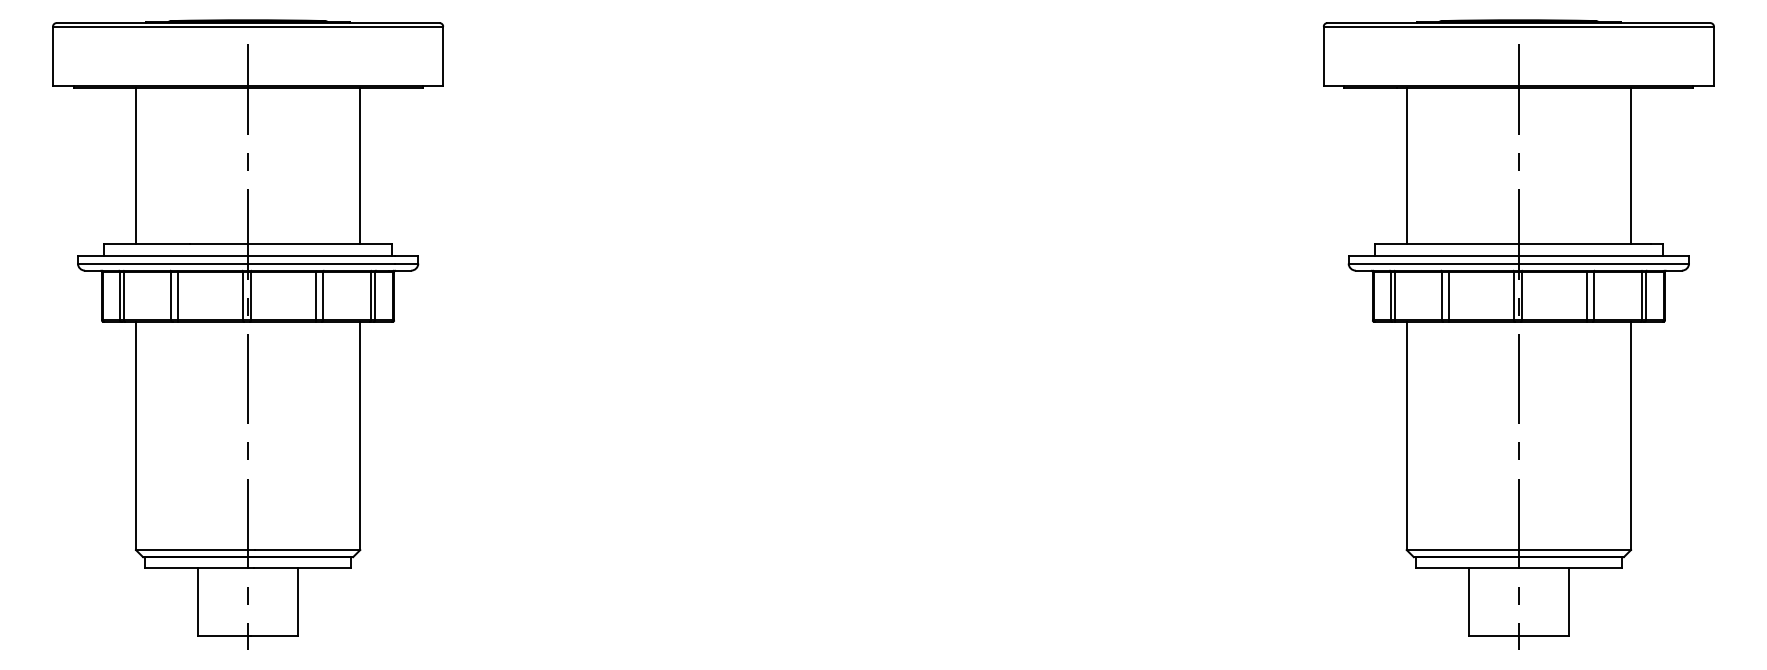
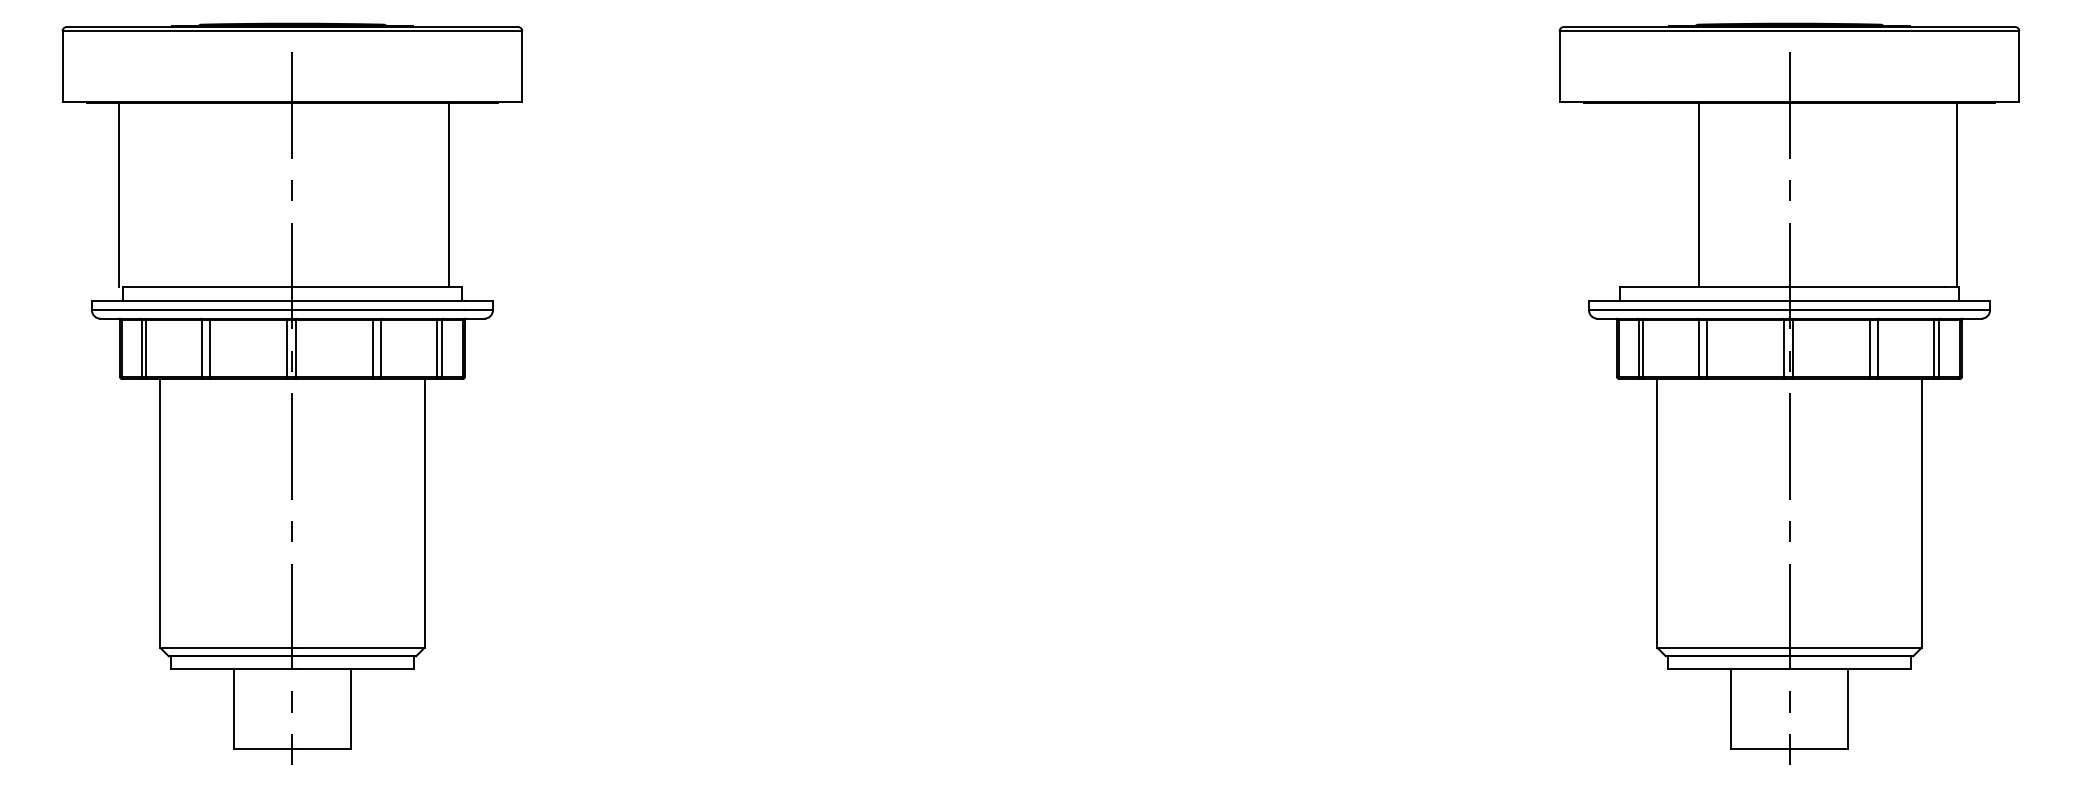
line: (135, 165) -> (118, 194), moved
line: (360, 165) -> (449, 194), moved
line: (1406, 165) -> (1698, 194), moved
line: (1631, 165) -> (1957, 194), moved

